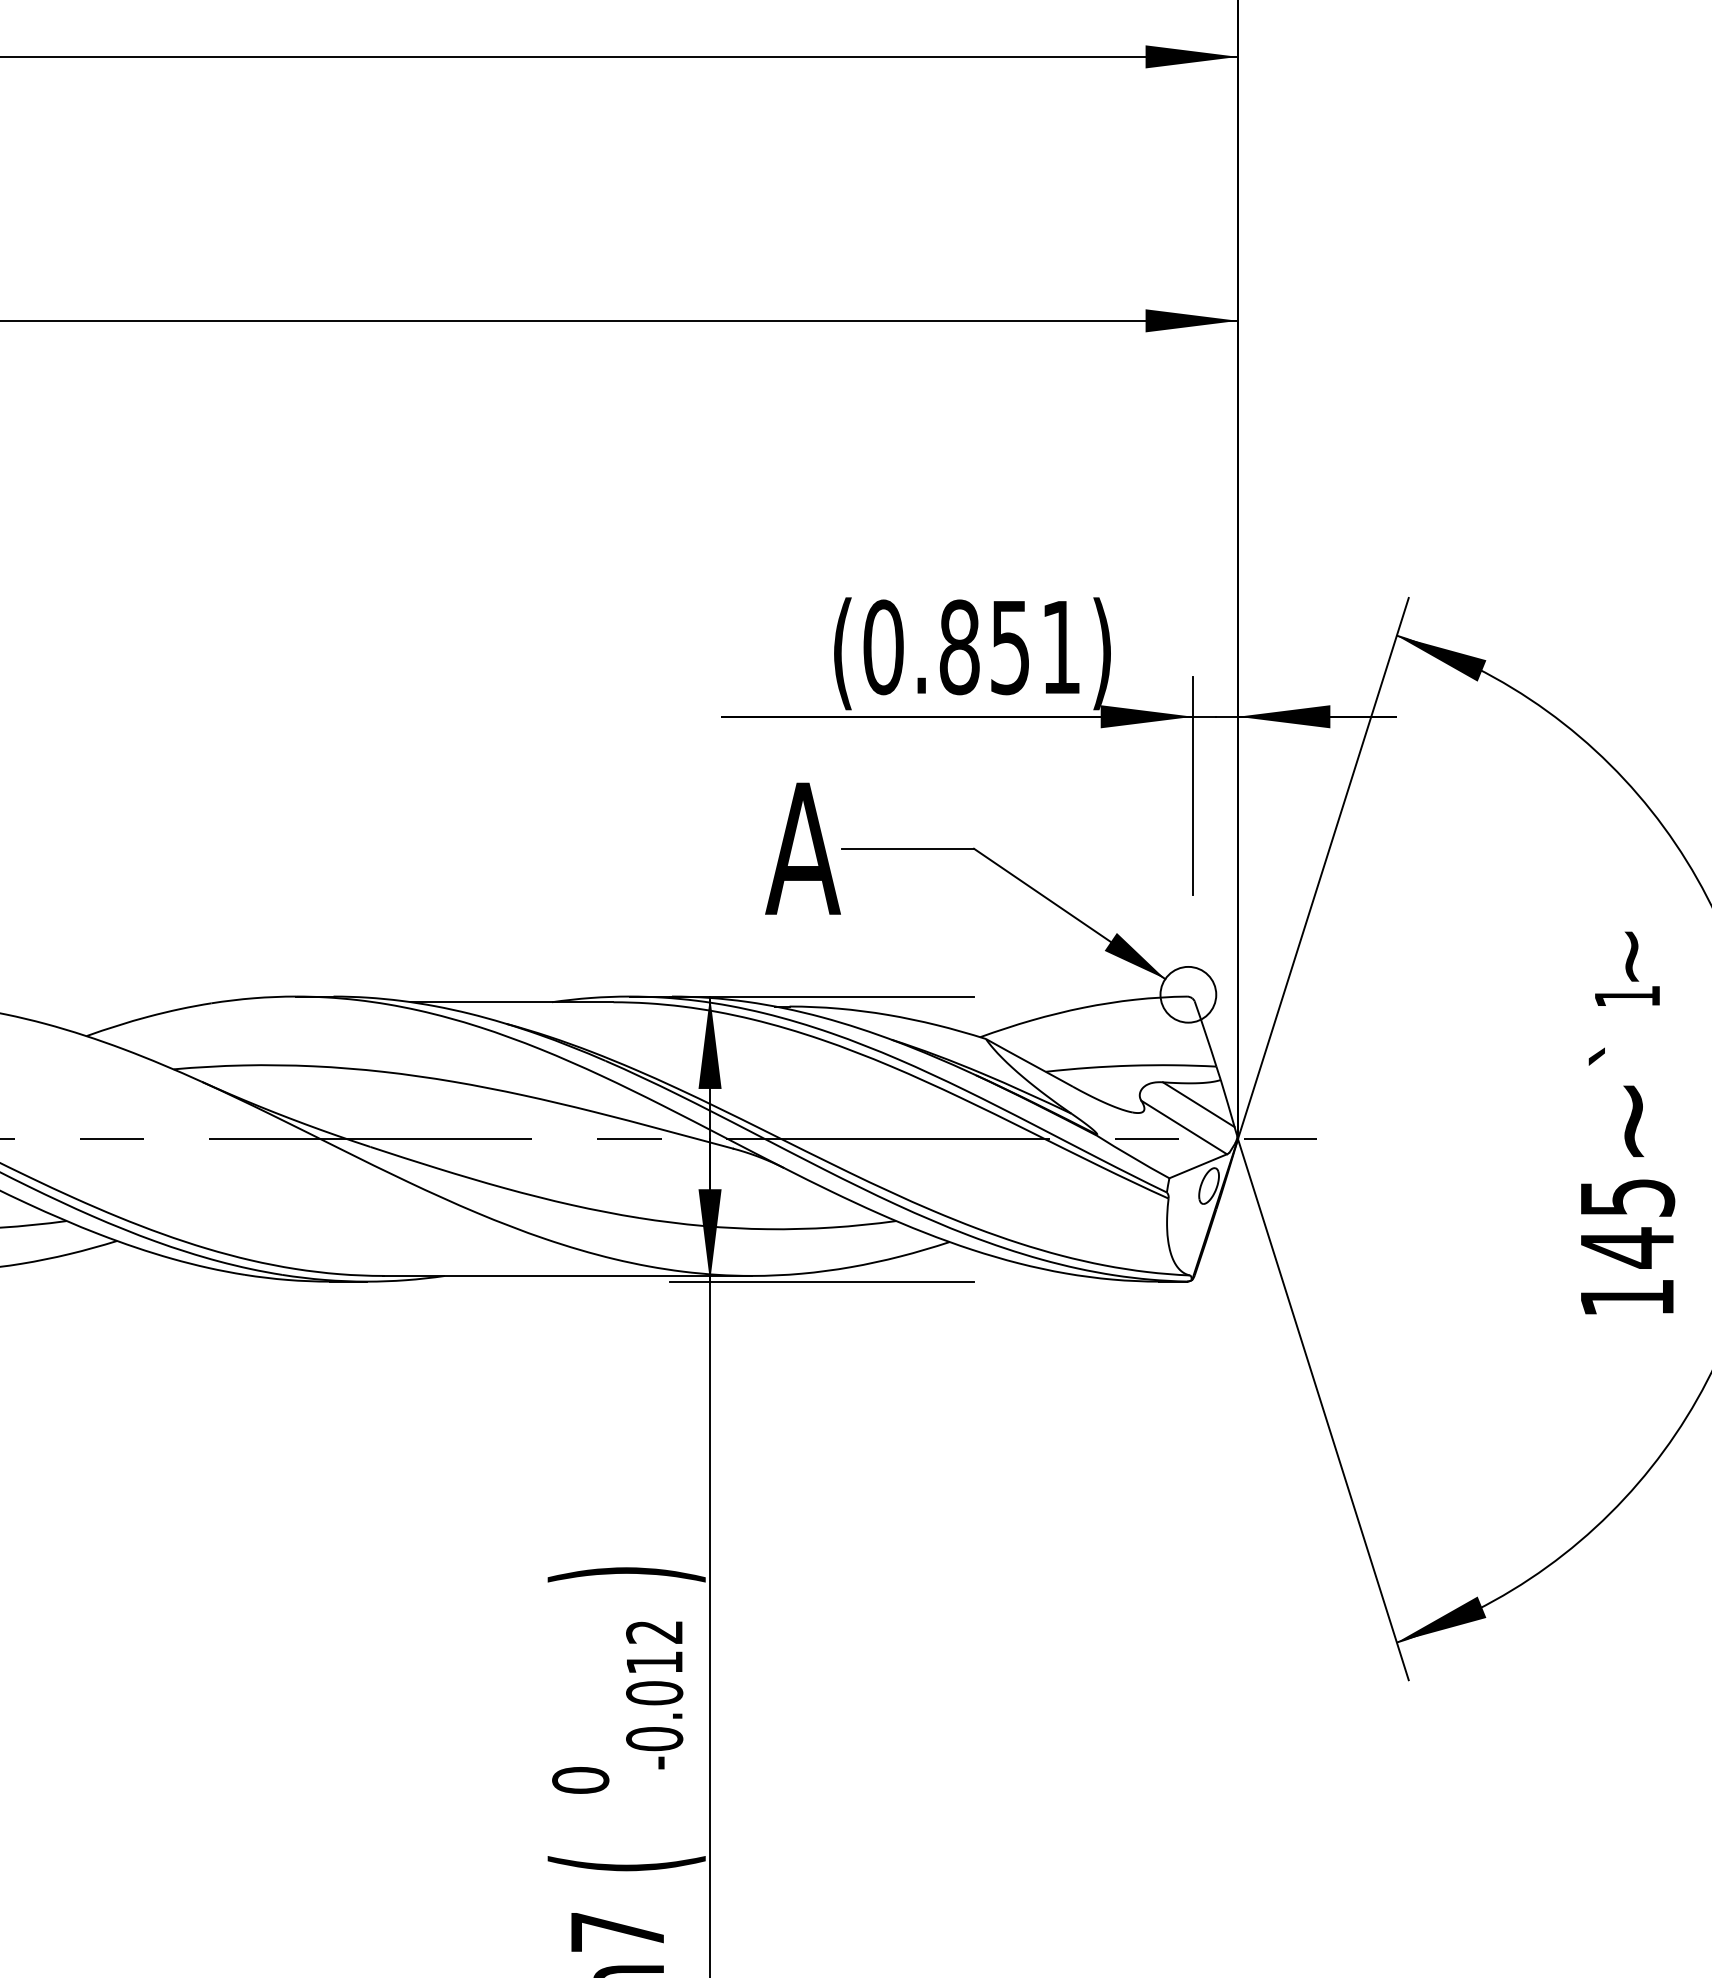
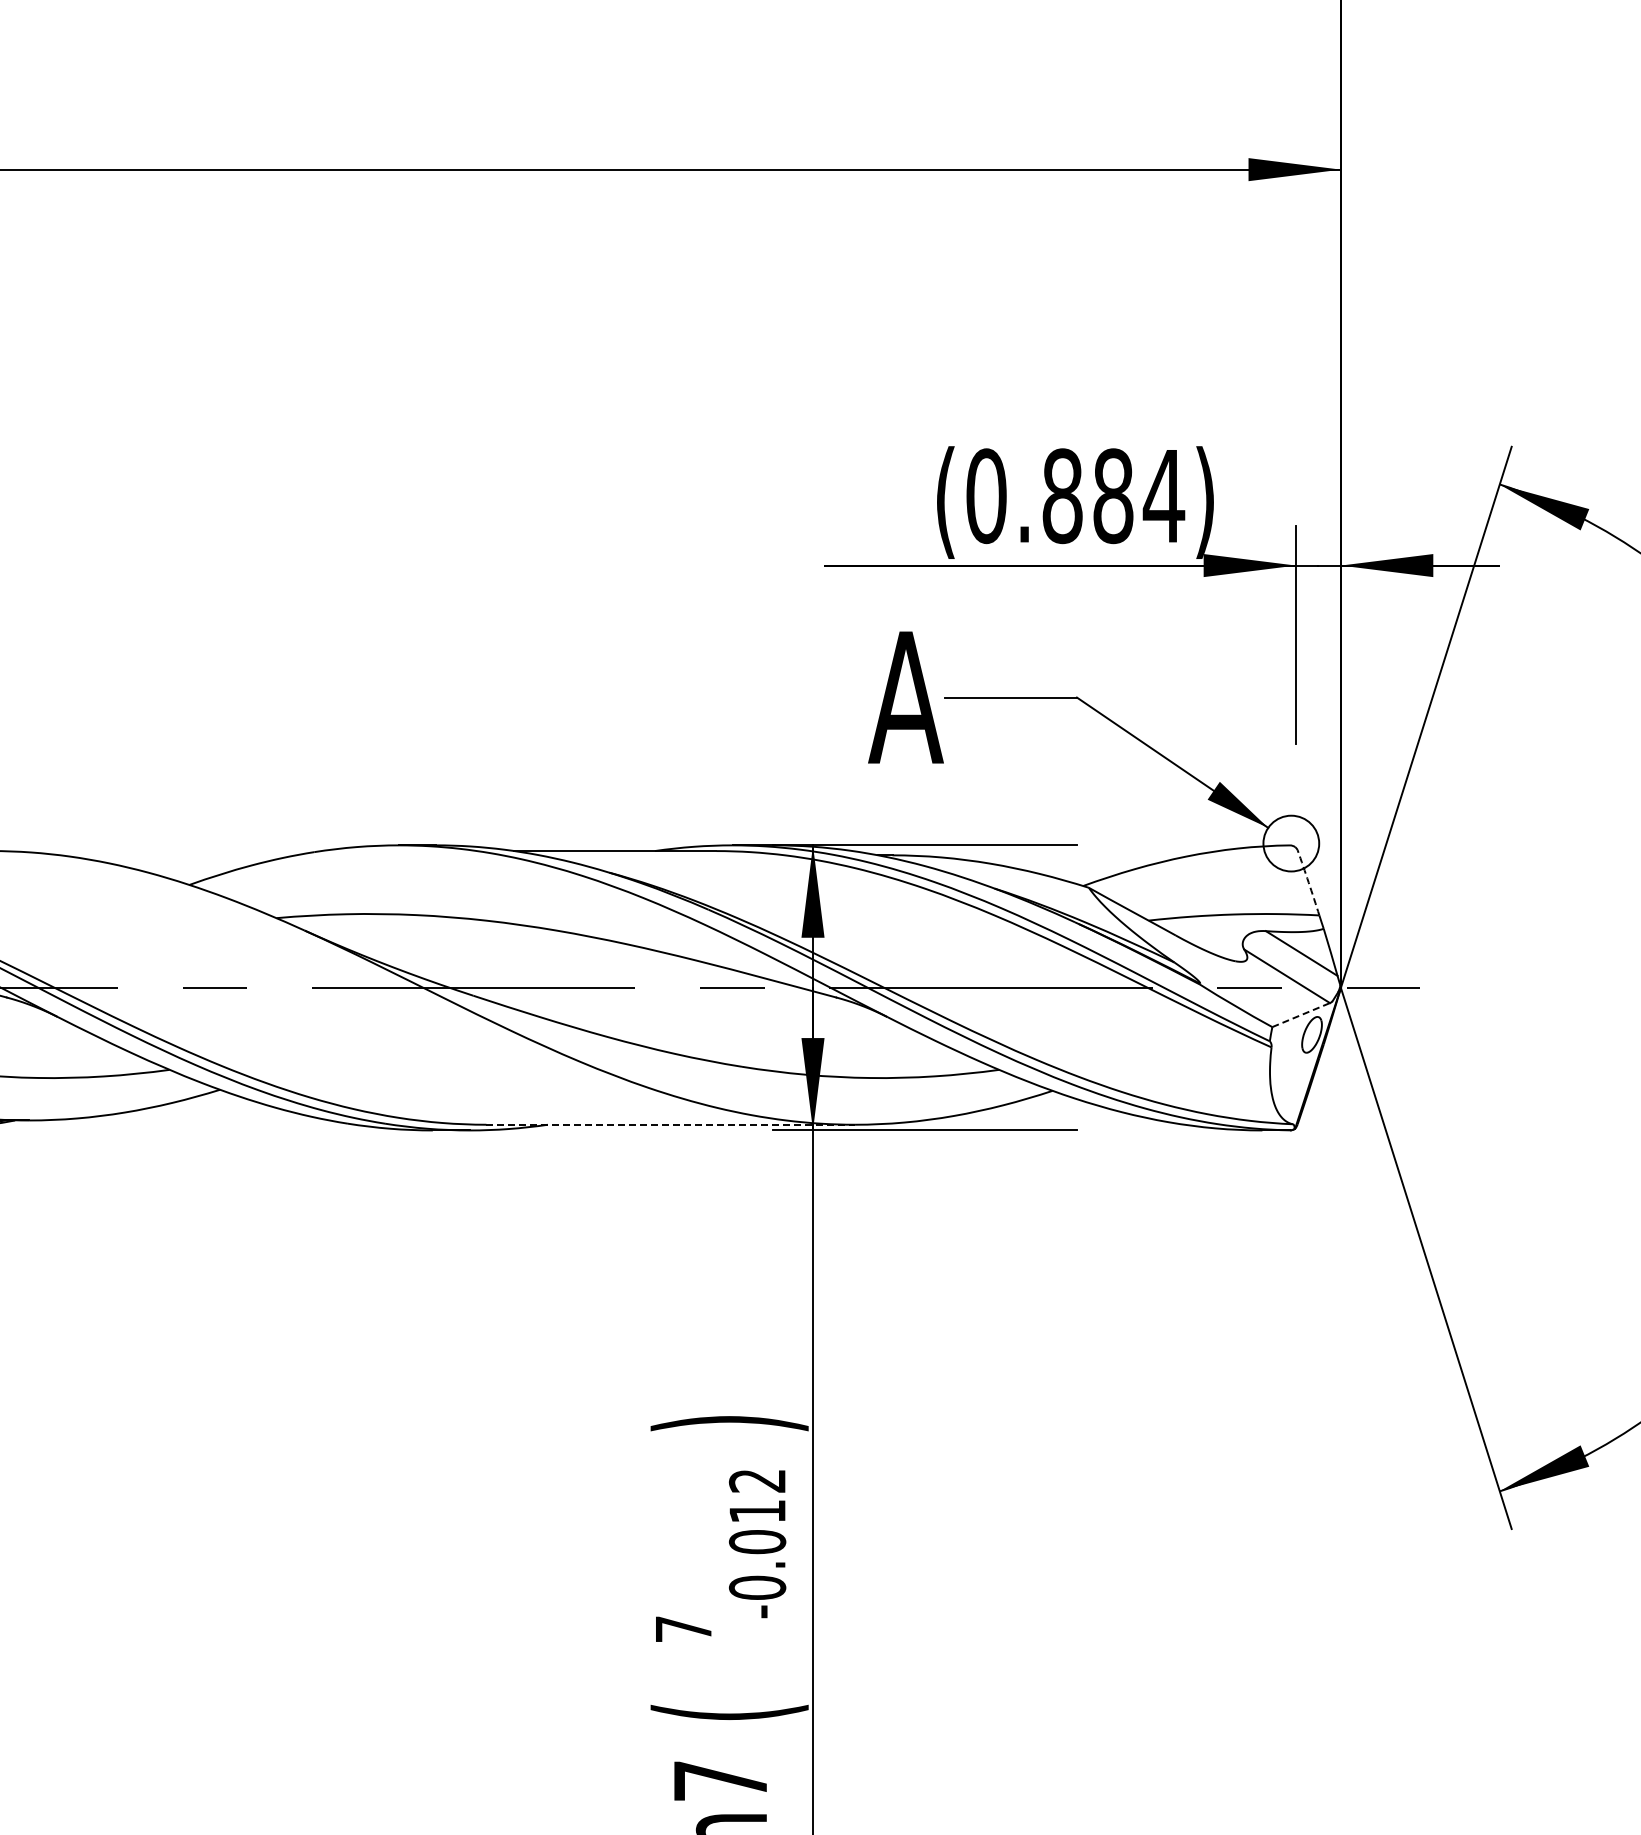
text: (1036, 647) -> (1139, 496), (0.851) -> (0.884)
arc: (1205, 1033) -> (1308, 882), solid -> dashed
line: (1198, 1166) -> (1301, 1015), solid -> dashed
line: (568, 1275) -> (671, 1124), solid -> dashed
text: (580, 1780) -> (683, 1629), 0 -> 7

